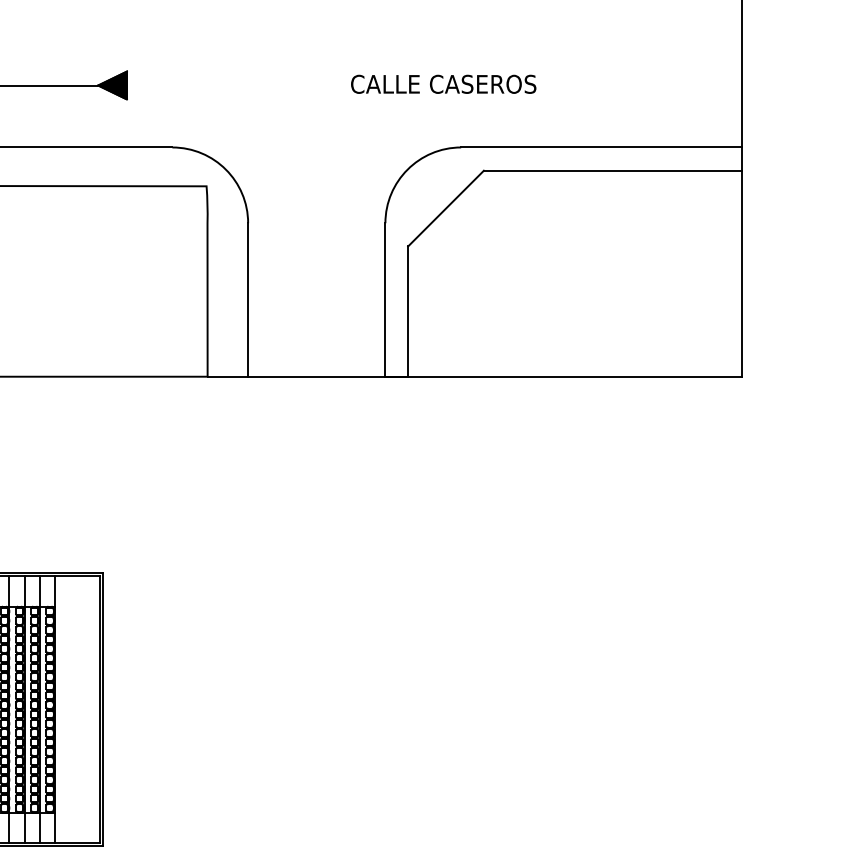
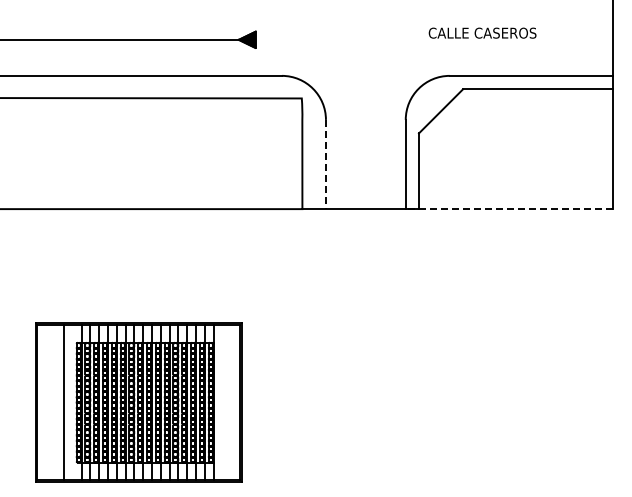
text: (443, 83) -> (482, 32), moved
line: (247, 299) -> (325, 164), solid -> dashed
line: (563, 377) -> (509, 209), solid -> dashed

